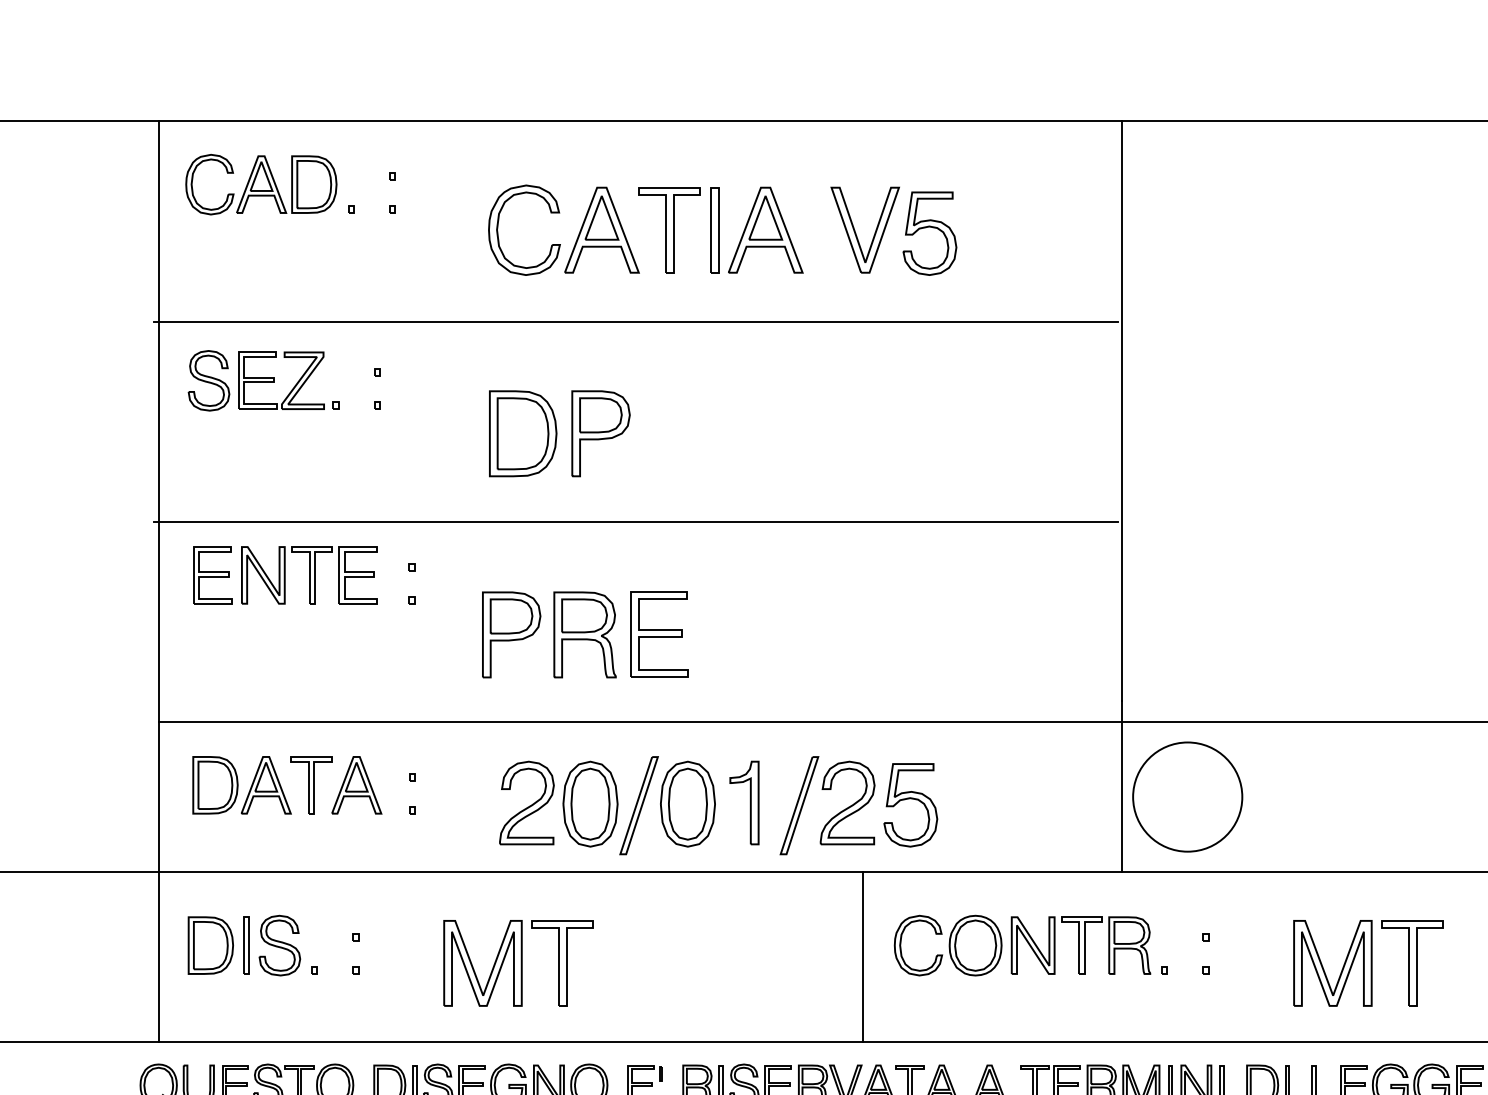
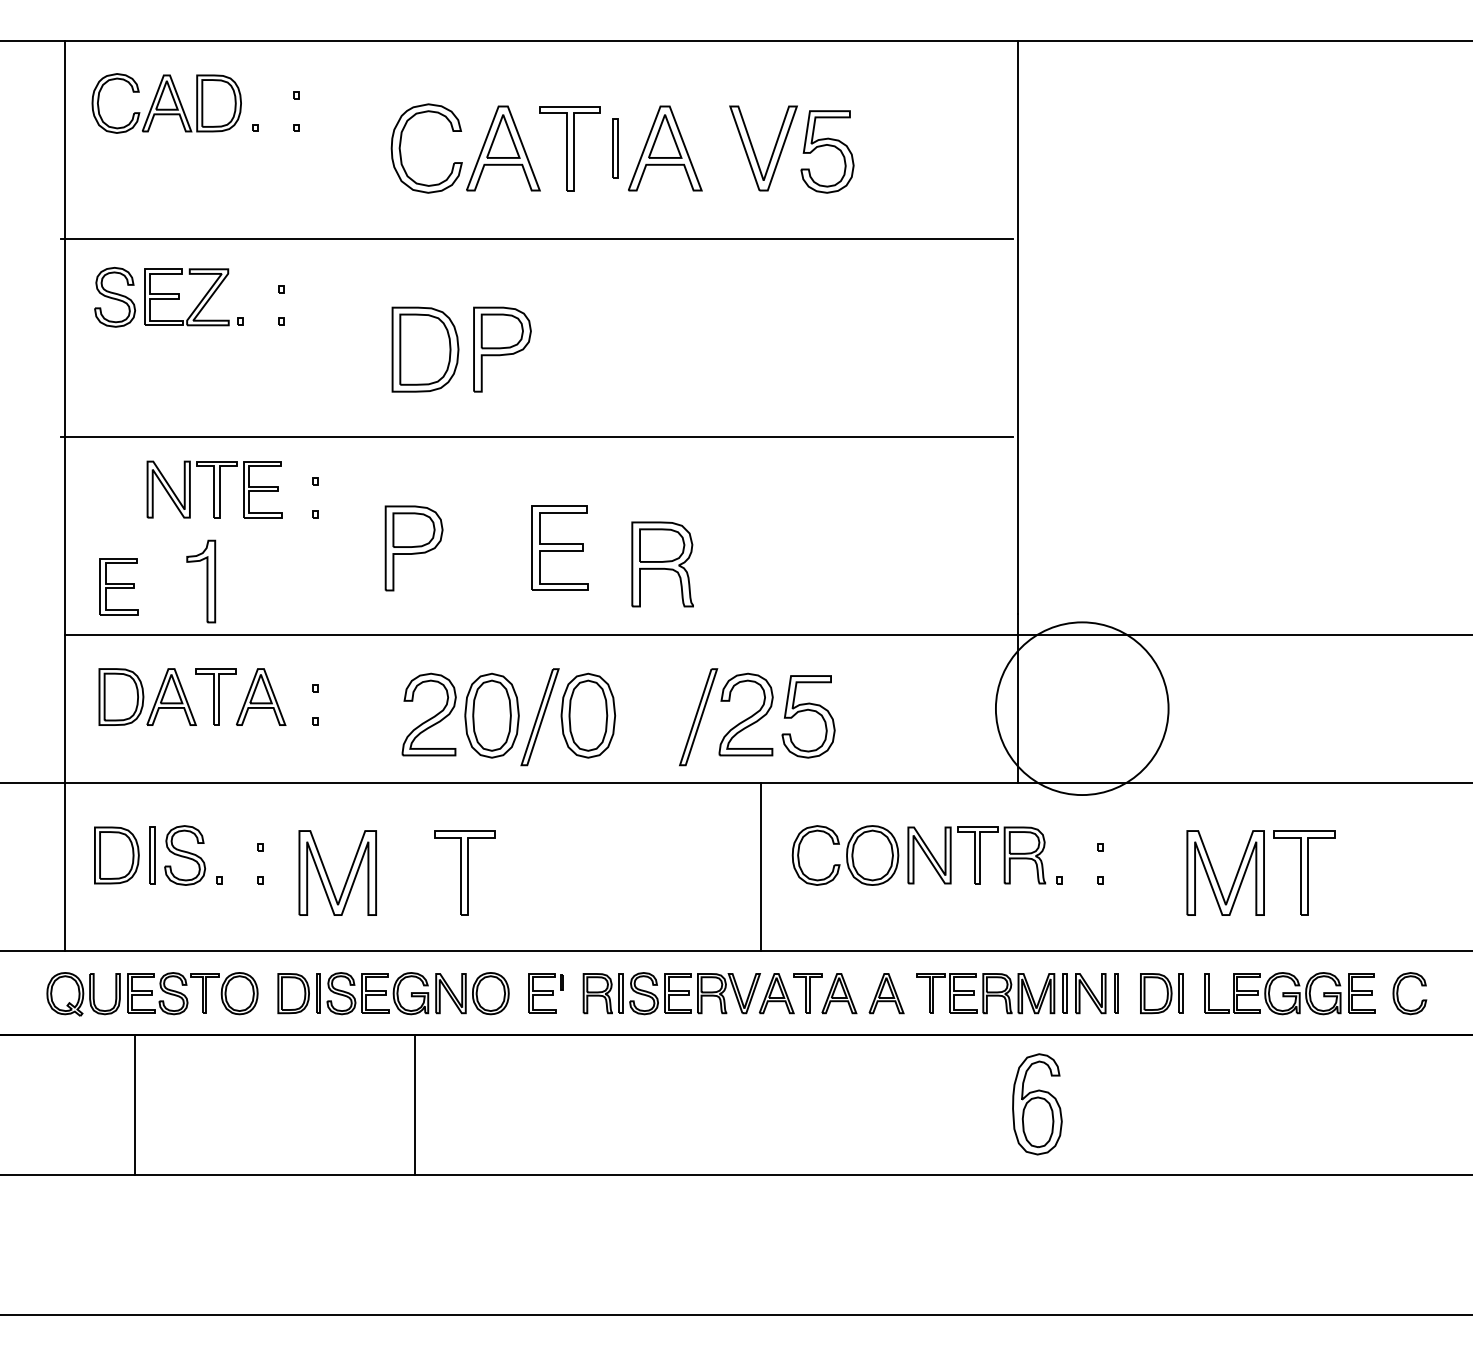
part: (714, 230) -> (614, 148), size x0.7
part: (212, 575) -> (118, 586), moved
part: (584, 634) -> (662, 564), moved
circle: (1187, 796) -> (1082, 708), size x1.6
part: (744, 802) -> (201, 581), moved
part: (473, 966) -> (328, 876), moved

